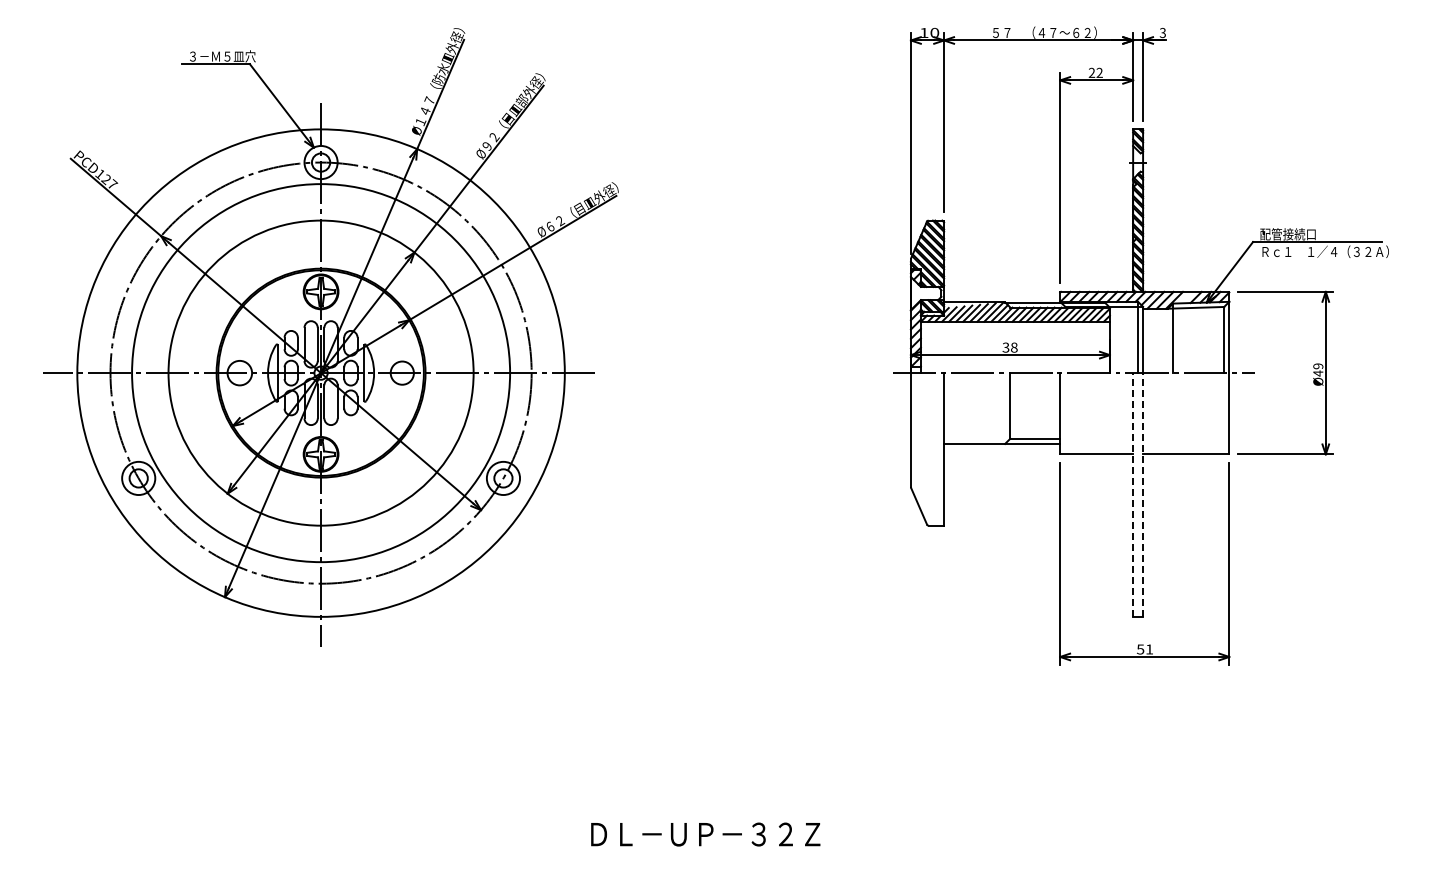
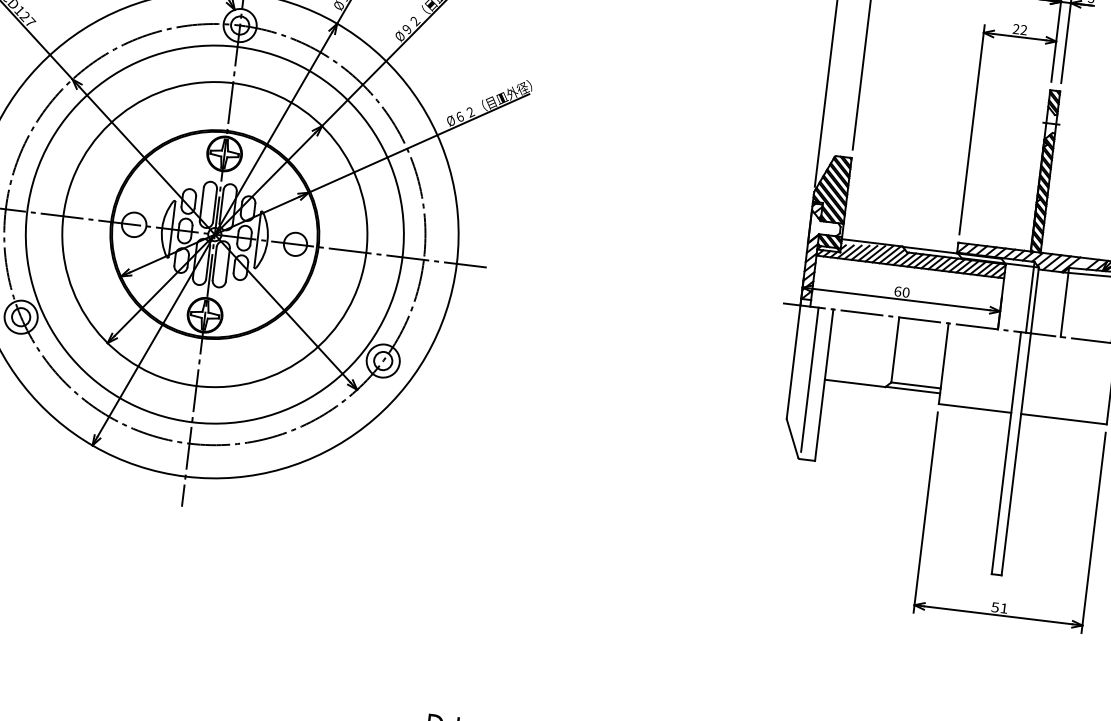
text: (1009, 347) -> (901, 291), 38 -> 60
line: (929, 445) -> (810, 379), added
line: (1133, 495) -> (1006, 453), dashed -> solid
line: (1143, 495) -> (1016, 454), dashed -> solid

